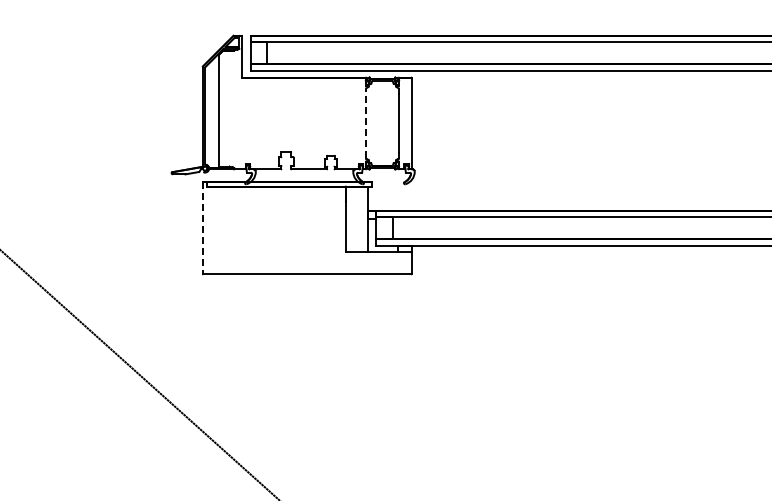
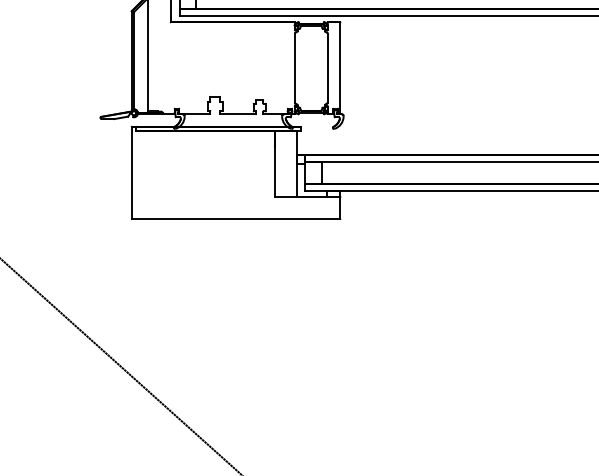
line: (366, 123) -> (295, 68), dashed -> solid
line: (202, 228) -> (131, 173), dashed -> solid

